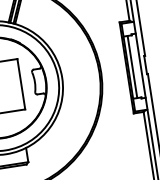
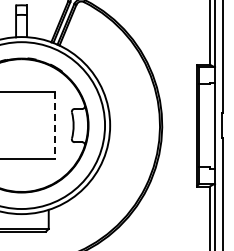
line: (132, 66) -> (204, 125), removed
line: (21, 84) -> (55, 125), solid -> dashed

